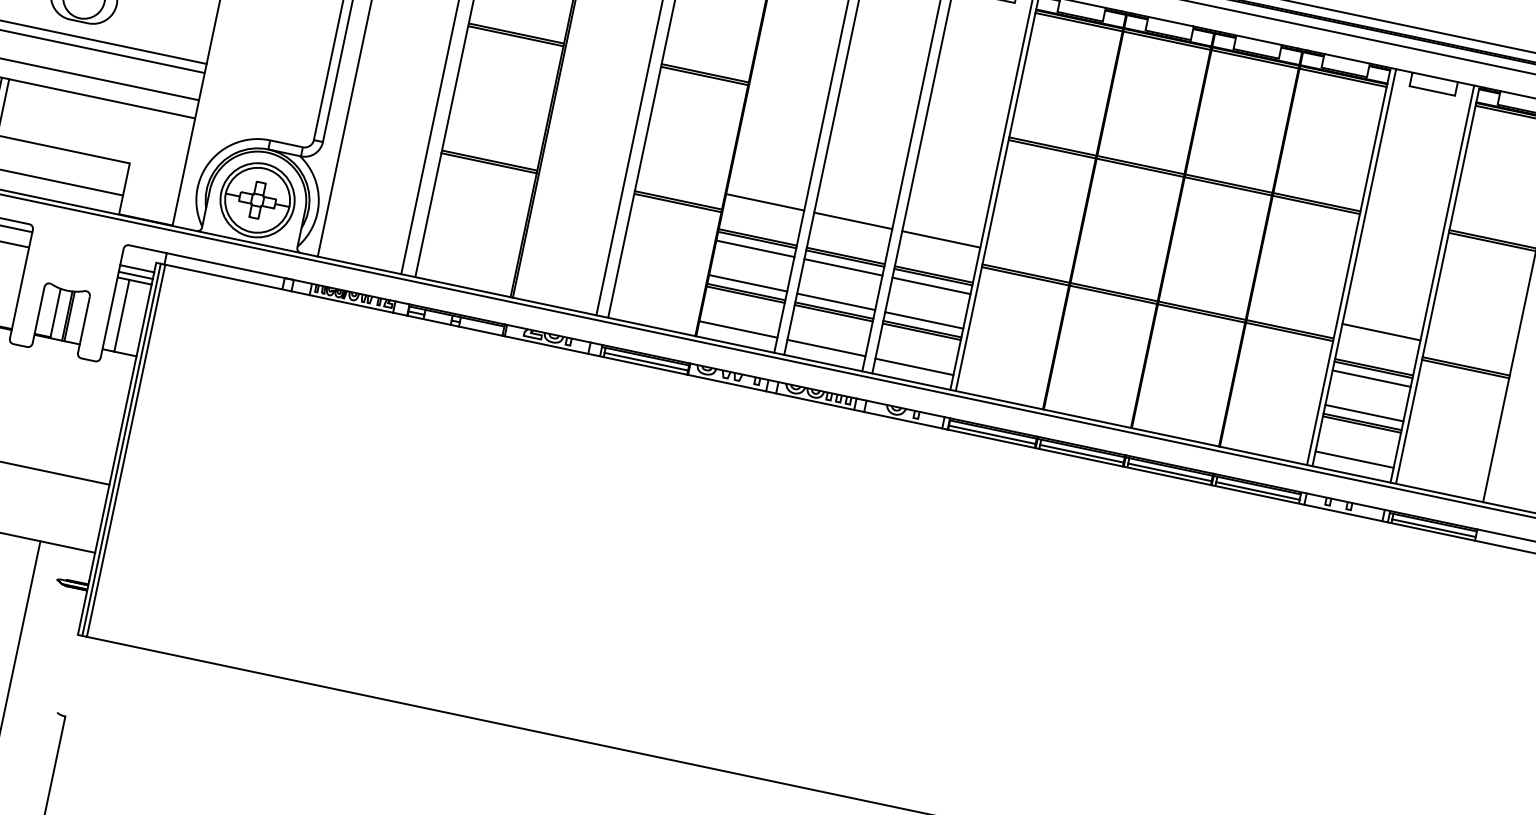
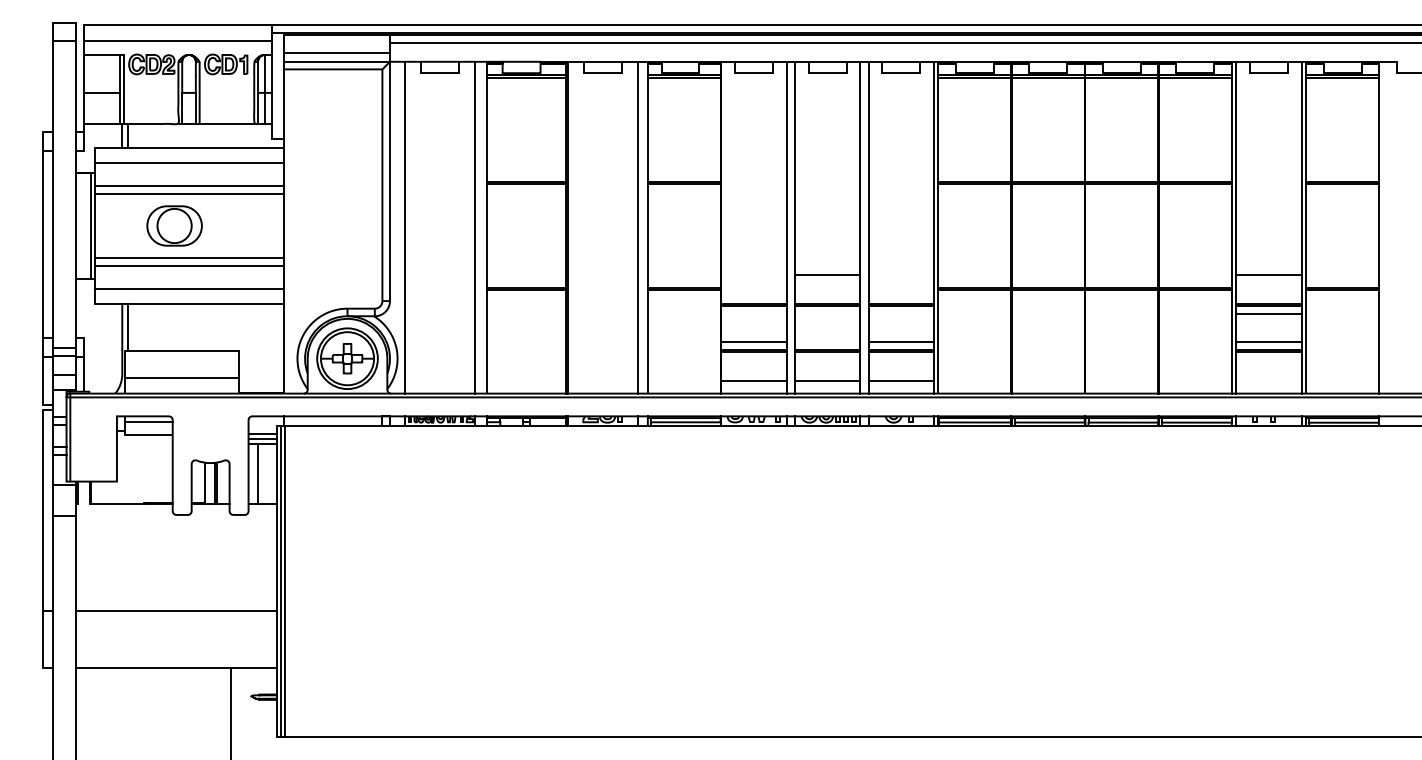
line: (764, 201) -> (753, 274), removed
line: (940, 238) -> (900, 274), removed
line: (754, 248) -> (753, 313), removed
line: (843, 267) -> (827, 313), removed
line: (930, 285) -> (900, 313), removed
line: (836, 301) -> (827, 342), removed
line: (1353, 459) -> (1268, 381), removed

